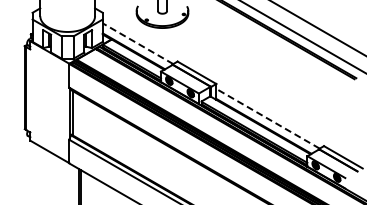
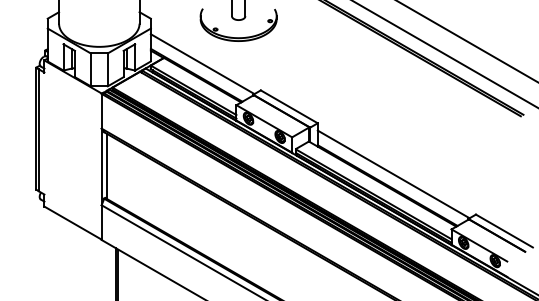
line: (138, 43) -> (203, 63), dashed -> solid
line: (268, 118) -> (394, 174), dashed -> solid

